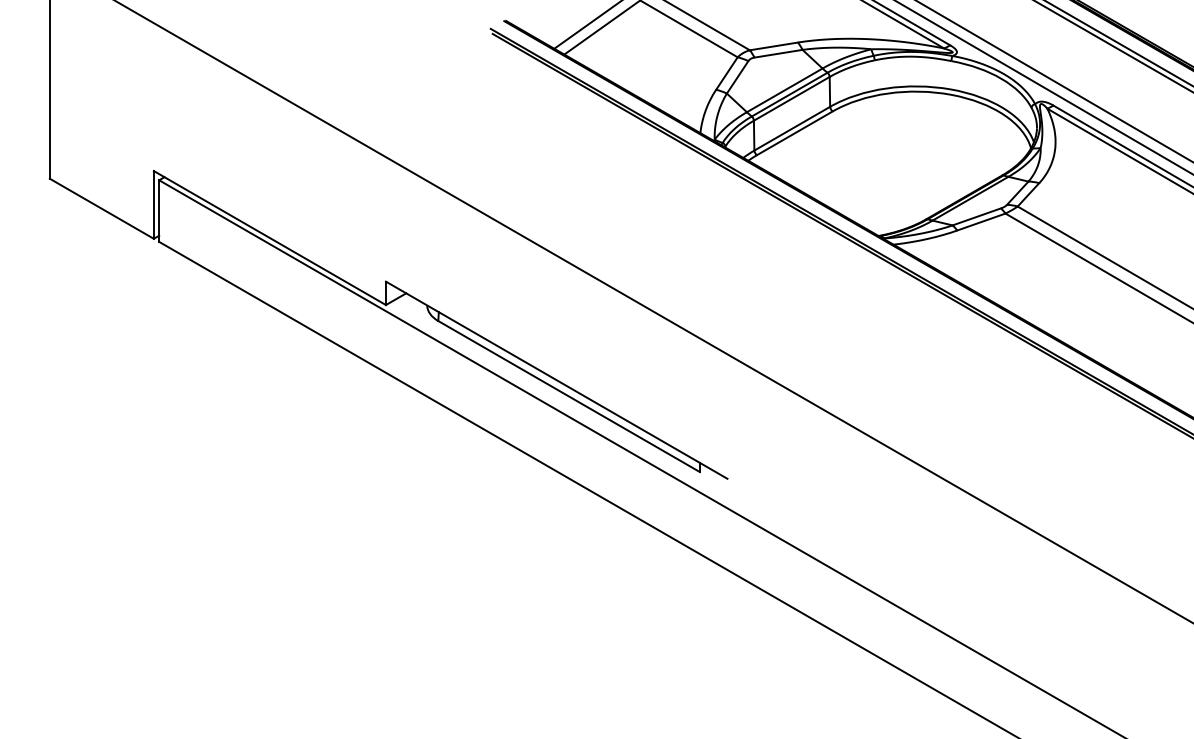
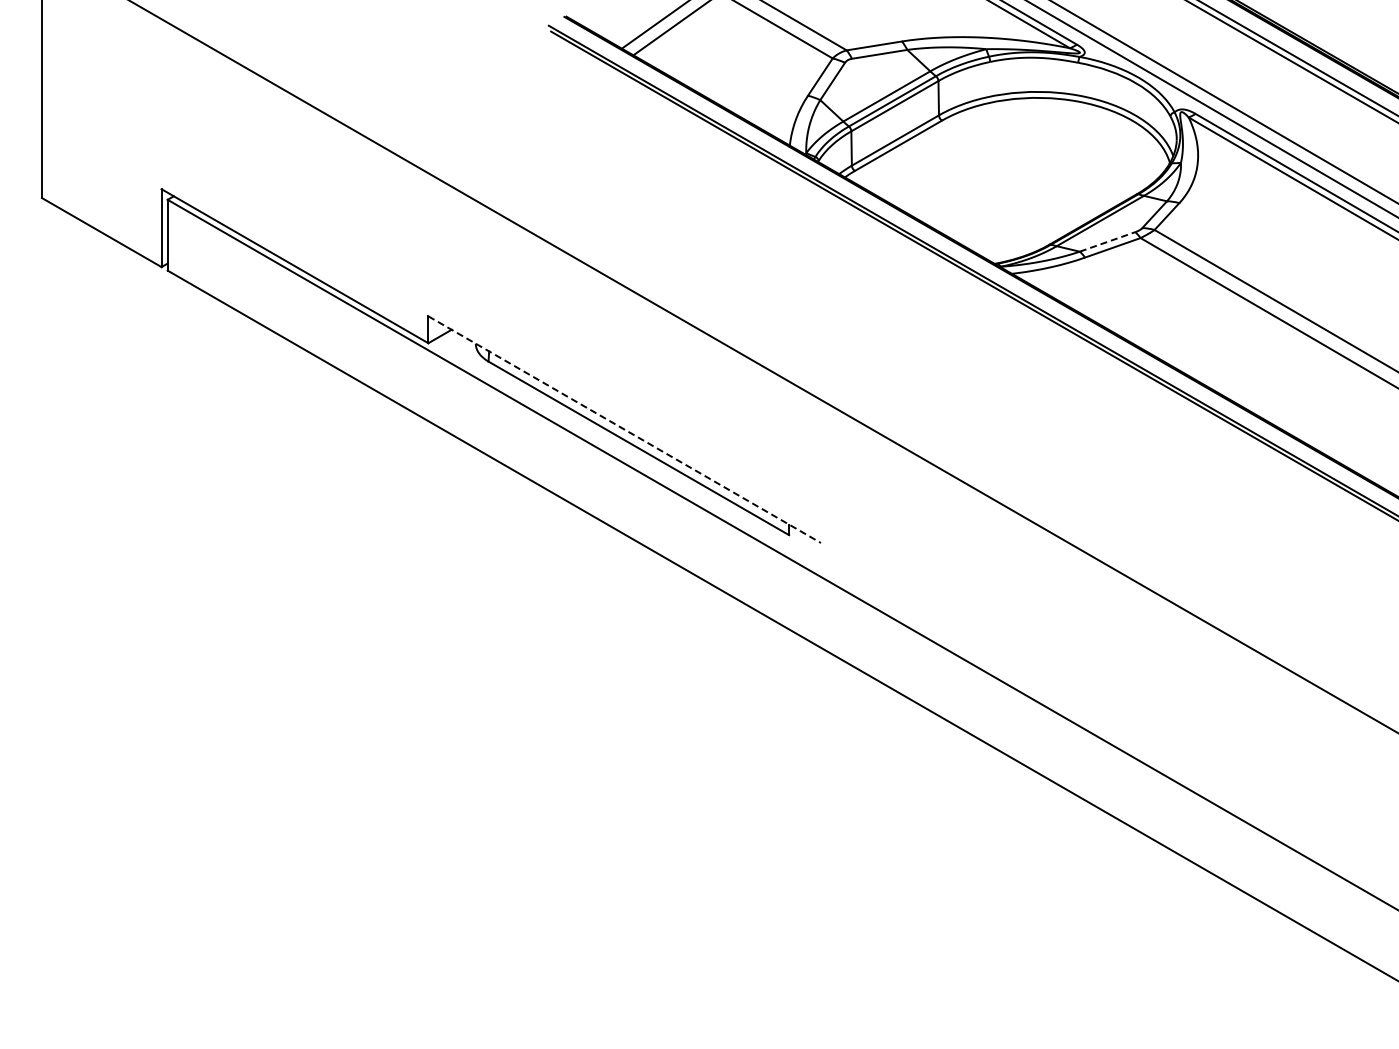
line: (977, 216) -> (1108, 241), solid -> dashed
line: (556, 380) -> (624, 429), solid -> dashed

